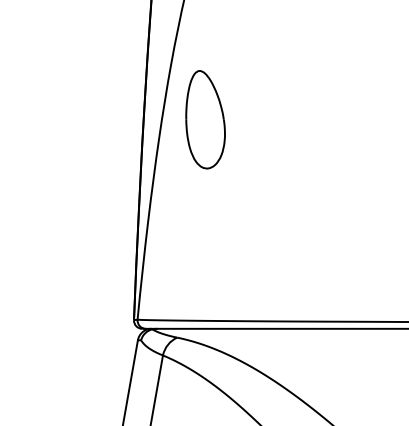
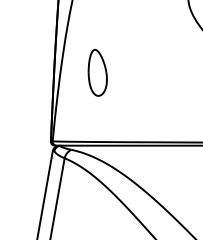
part: (204, 118) -> (97, 72), moved

